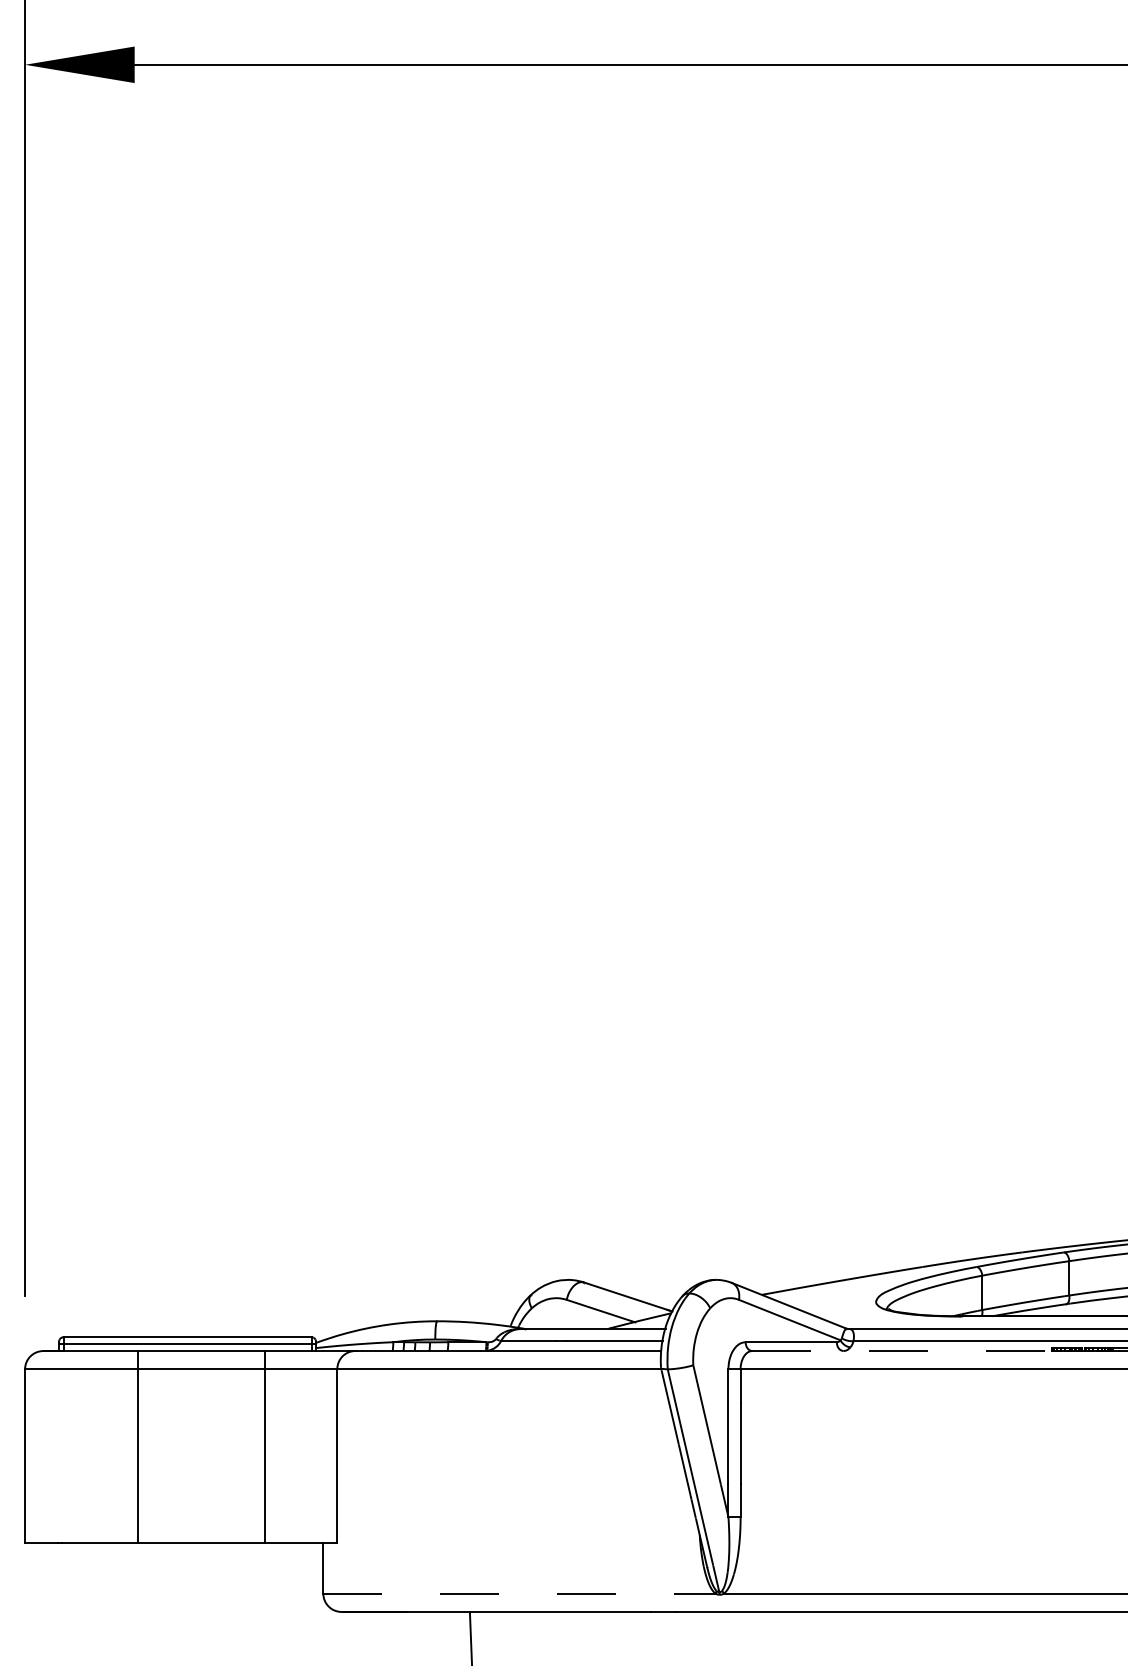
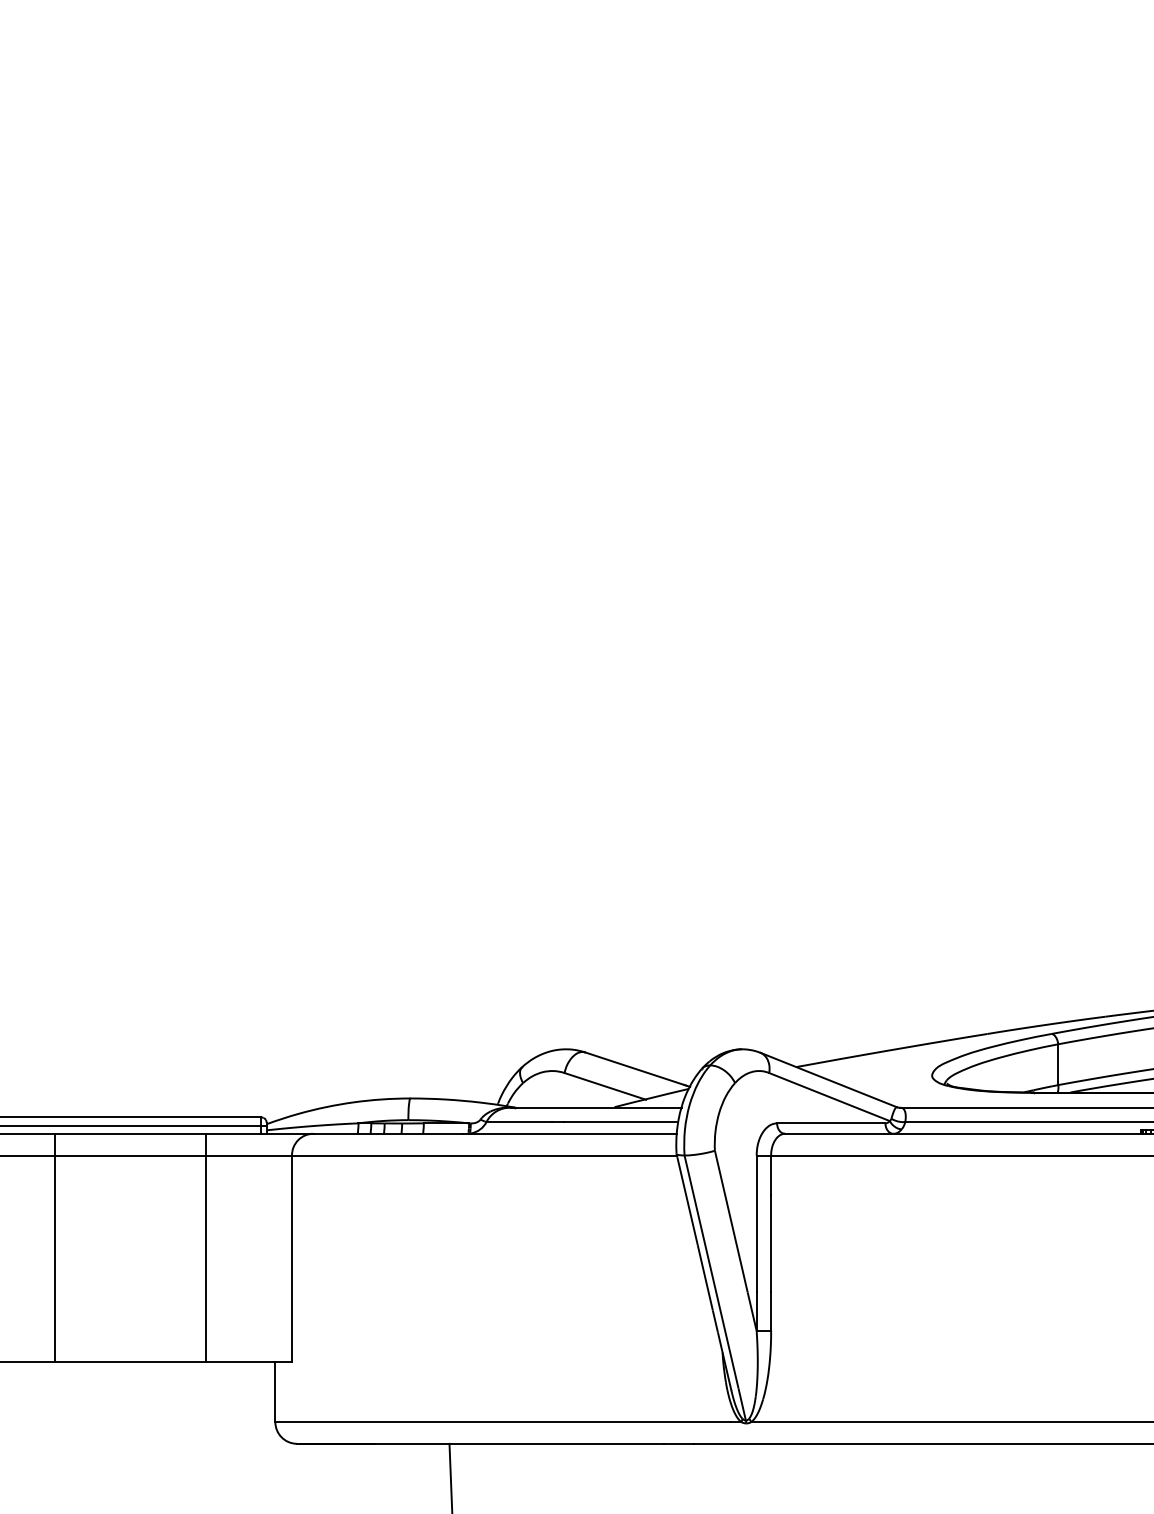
line: (902, 1351) -> (963, 1134), dashed -> solid
line: (515, 1593) -> (503, 1421), dashed -> solid

